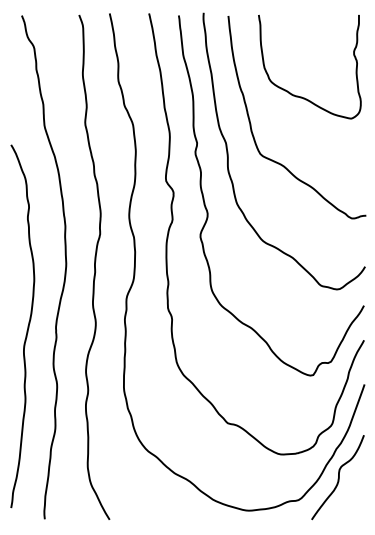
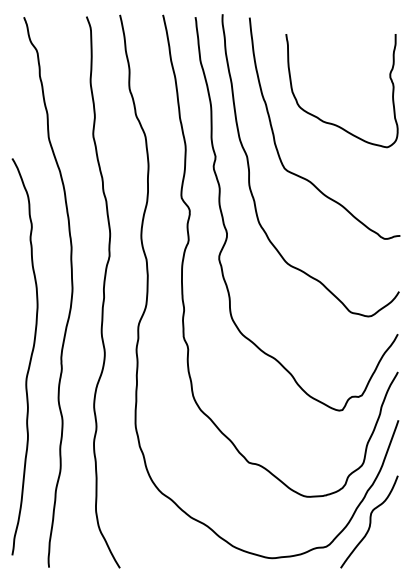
curve: (298, 95) -> (329, 122), moved

